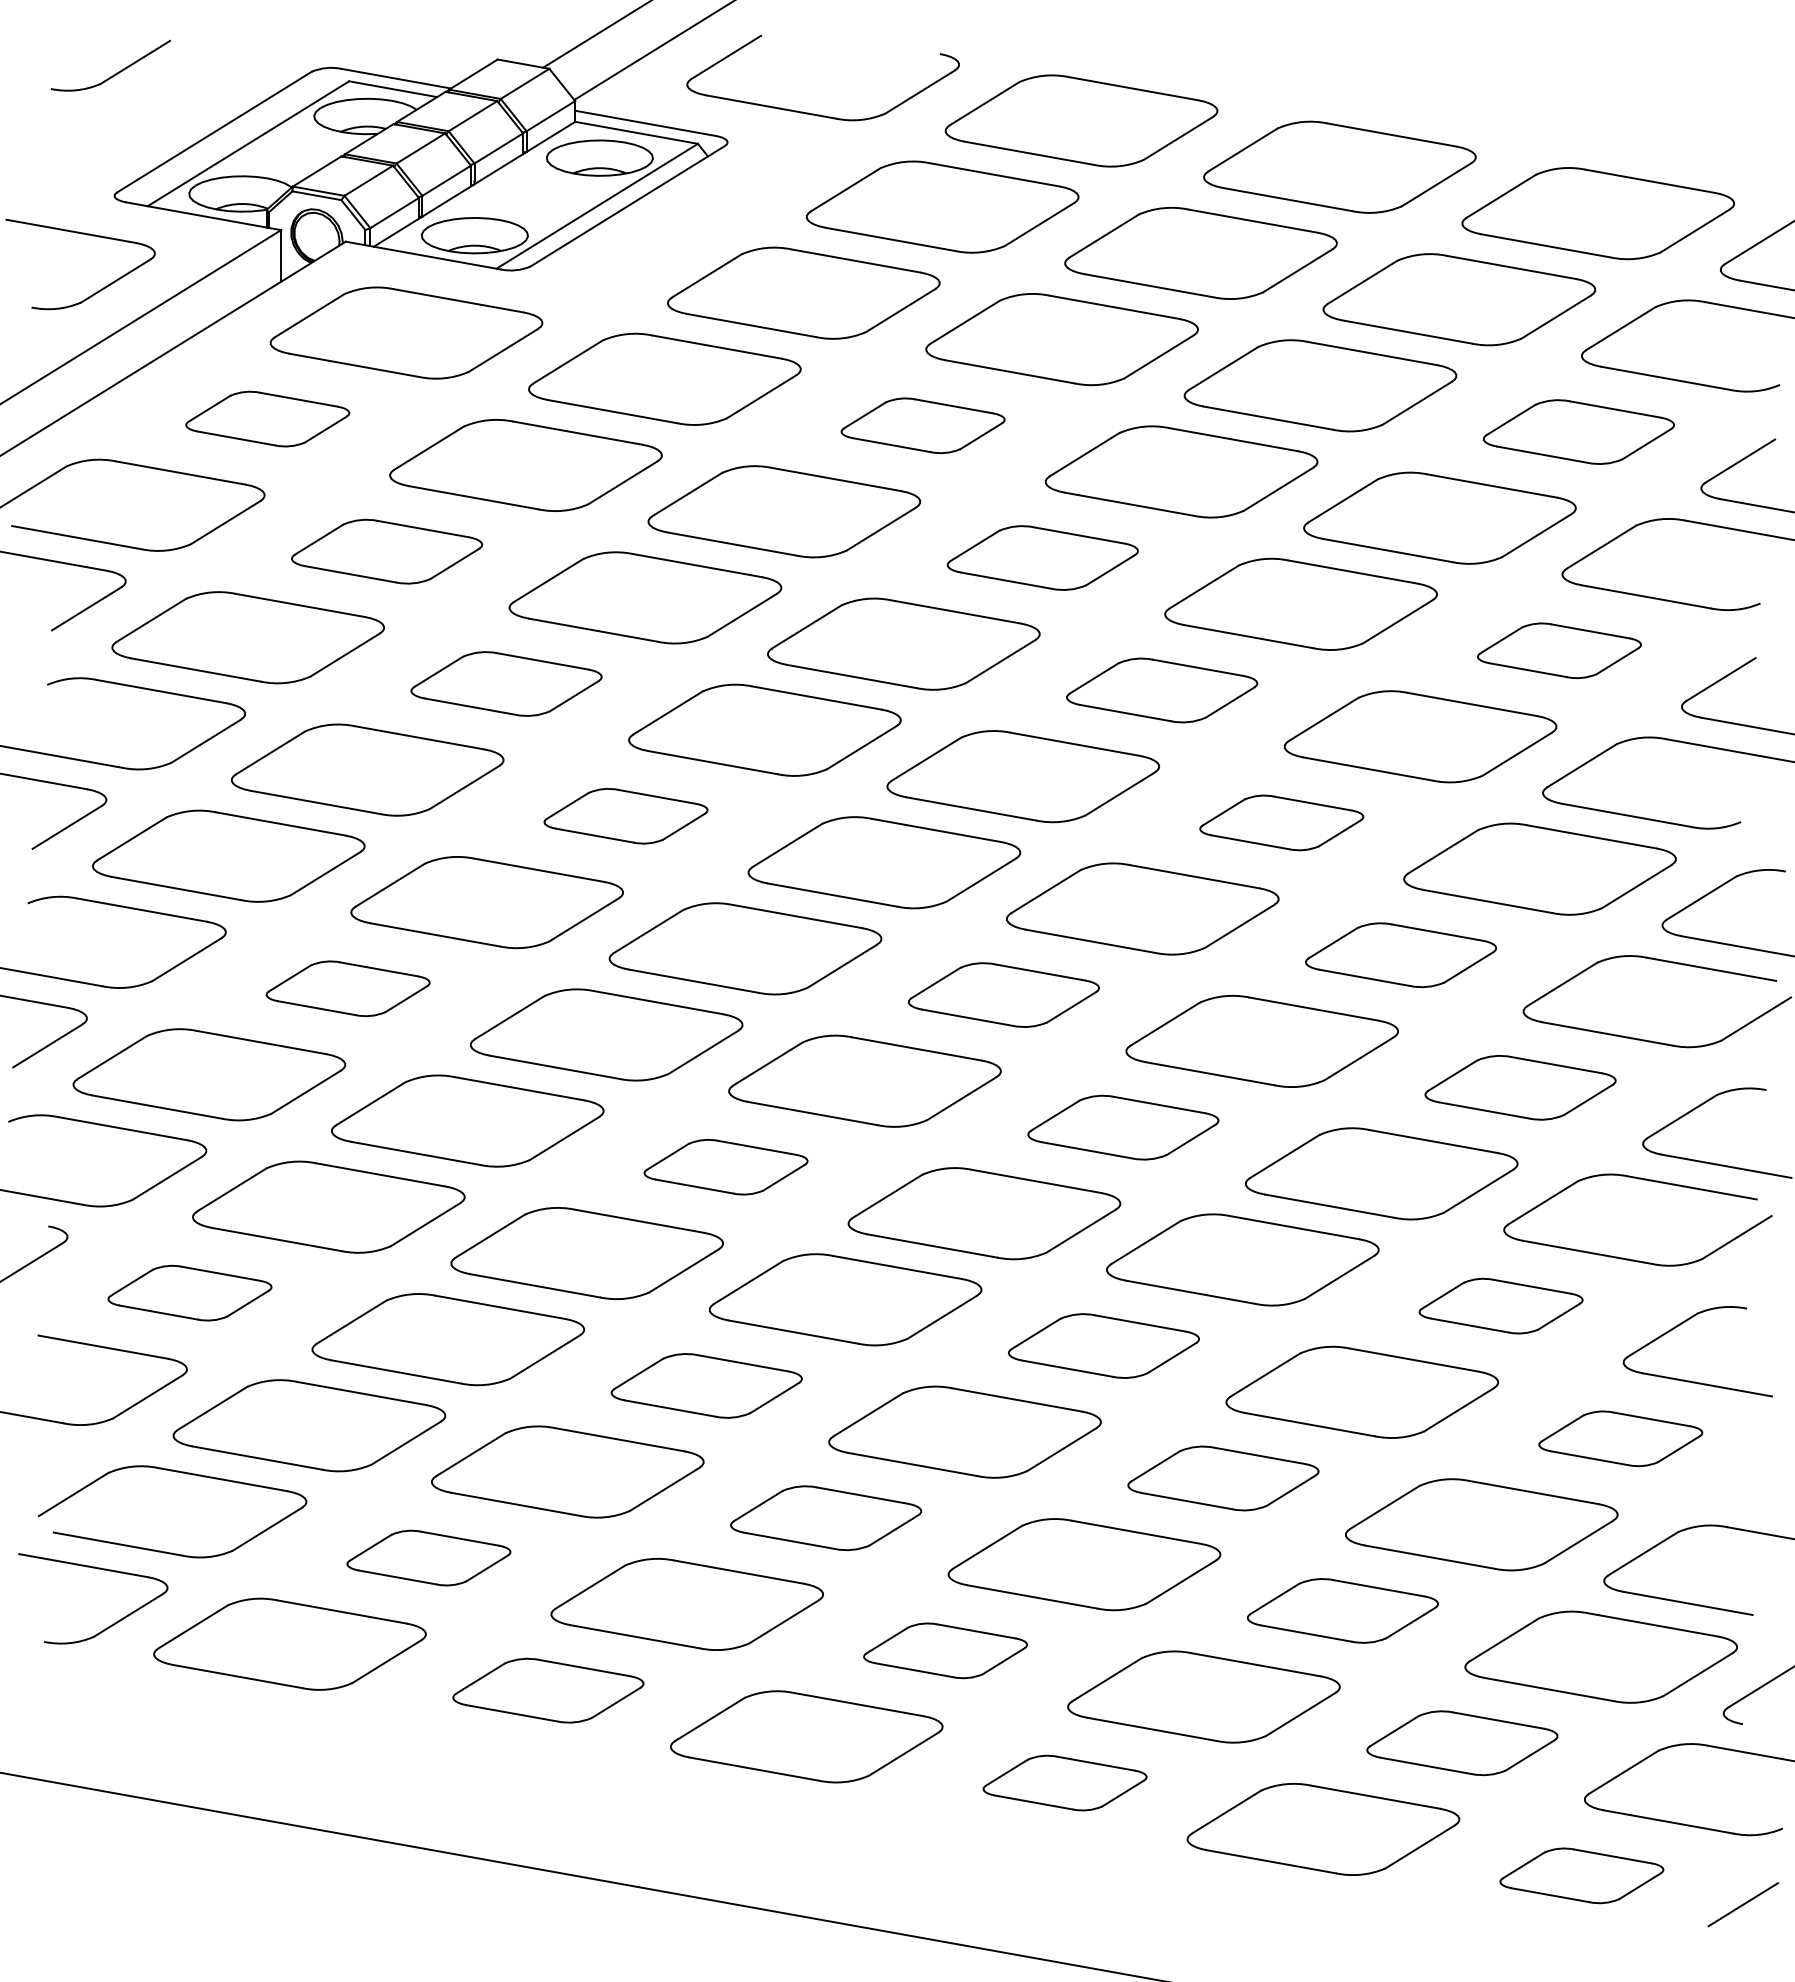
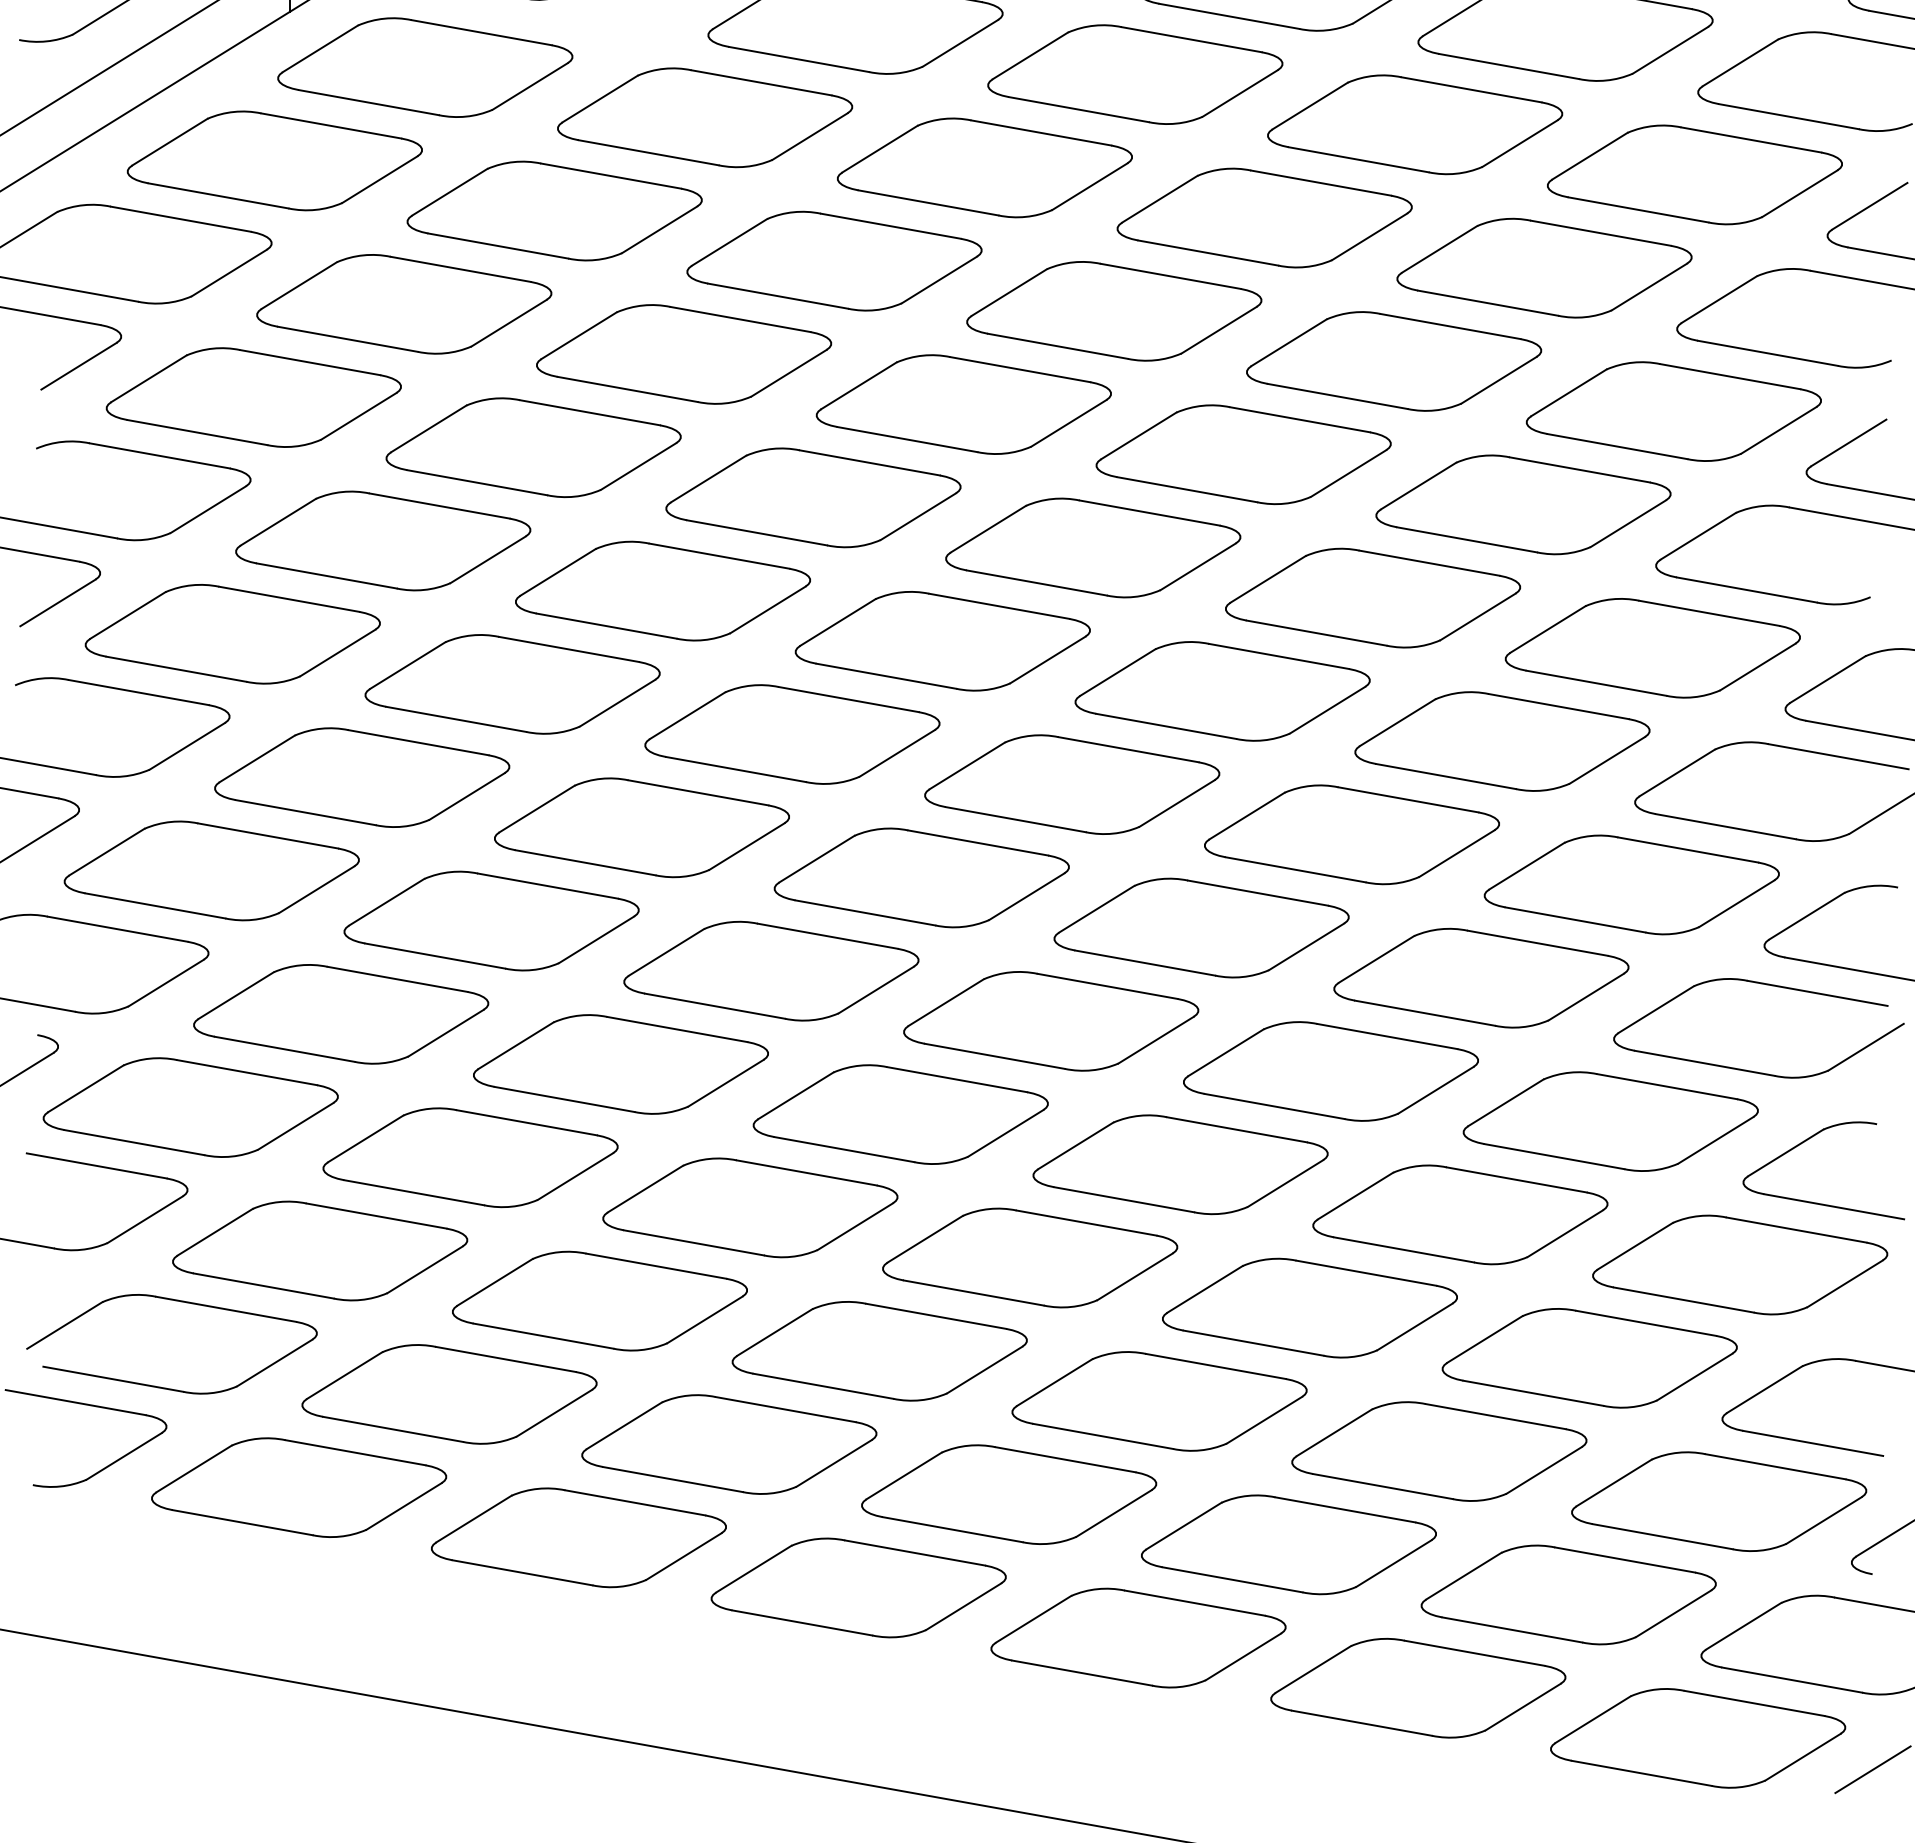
part: (267, 418) -> (274, 160), size x1.67
part: (922, 425) -> (984, 167), size x1.67
part: (1578, 431) -> (1694, 174), size x1.43
part: (386, 551) -> (403, 304), size x1.43
part: (1042, 557) -> (1114, 310), size x1.43
part: (1559, 650) -> (1673, 411), size x1.67
part: (506, 683) -> (533, 447), size x1.43
part: (1161, 690) -> (1242, 454), size x1.43
part: (625, 815) -> (662, 590), size x1.67
part: (1281, 822) -> (1372, 597), size x1.67
part: (1400, 954) -> (1501, 740), size x1.43
part: (347, 988) -> (361, 777), size x1.67
part: (1003, 994) -> (1071, 783), size x1.43
part: (1520, 1087) -> (1631, 884), size x1.43
part: (1123, 1127) -> (1201, 928), size x1.43
part: (725, 1166) -> (770, 970), size x1.67
part: (189, 1292) -> (190, 1106), size x1.67
part: (1500, 1305) -> (1610, 1120), size x1.67
part: (1103, 1345) -> (1180, 1164), size x1.43
part: (706, 1385) -> (750, 1207), size x1.43
part: (1620, 1438) -> (1740, 1264), size x1.67
part: (1223, 1478) -> (1310, 1308), size x1.43
part: (825, 1517) -> (879, 1350), size x1.43
part: (428, 1557) -> (449, 1393), size x1.67
part: (1342, 1610) -> (1438, 1451), size x1.43
part: (945, 1650) -> (1009, 1494), size x1.67
part: (548, 1690) -> (579, 1537), size x1.43
part: (1462, 1742) -> (1568, 1594), size x1.43
part: (1064, 1782) -> (1137, 1637), size x1.67
part: (1581, 1875) -> (1697, 1738), size x1.67

